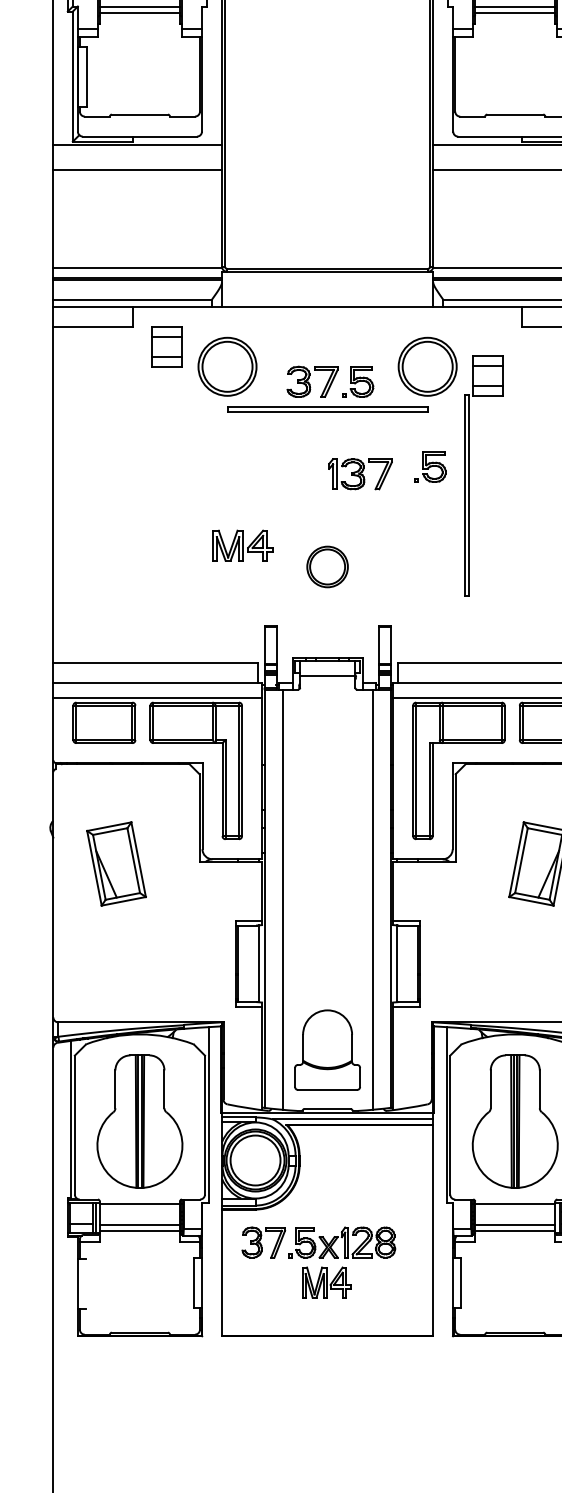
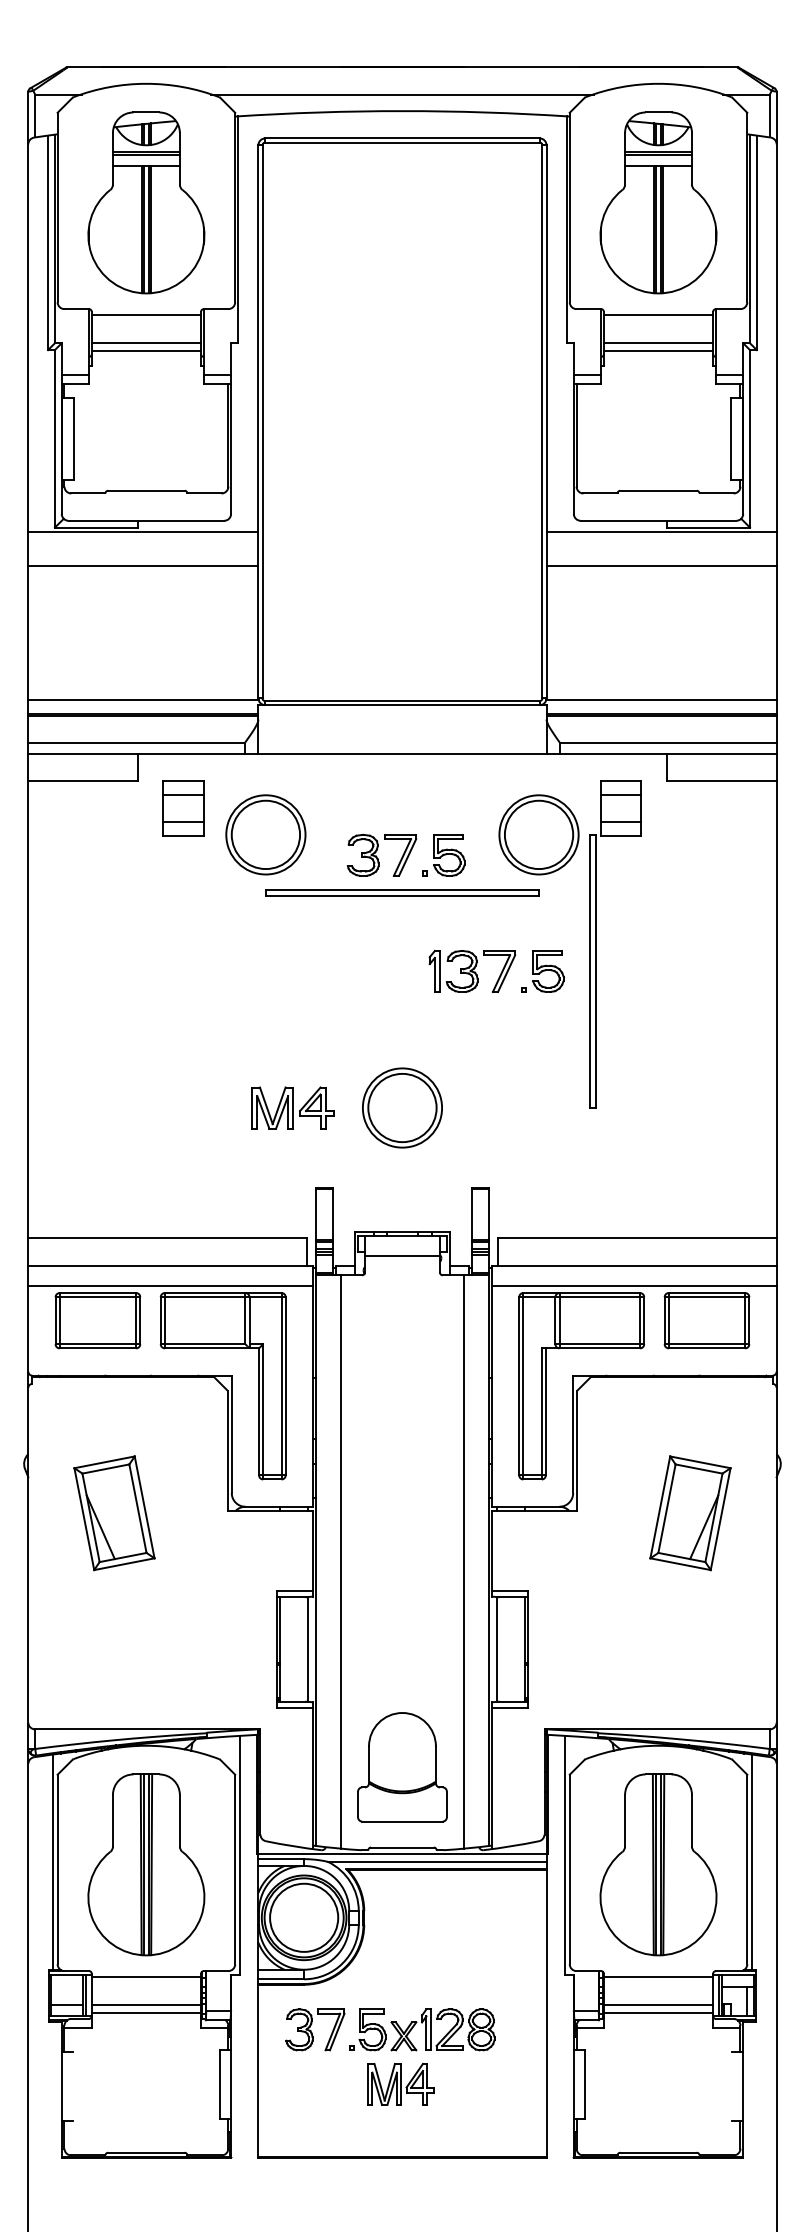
part: (360, 474) -> (472, 971), moved
part: (469, 475) -> (596, 944), moved
part: (242, 545) -> (292, 1107), moved
part: (327, 566) -> (402, 1107), size x1.43

